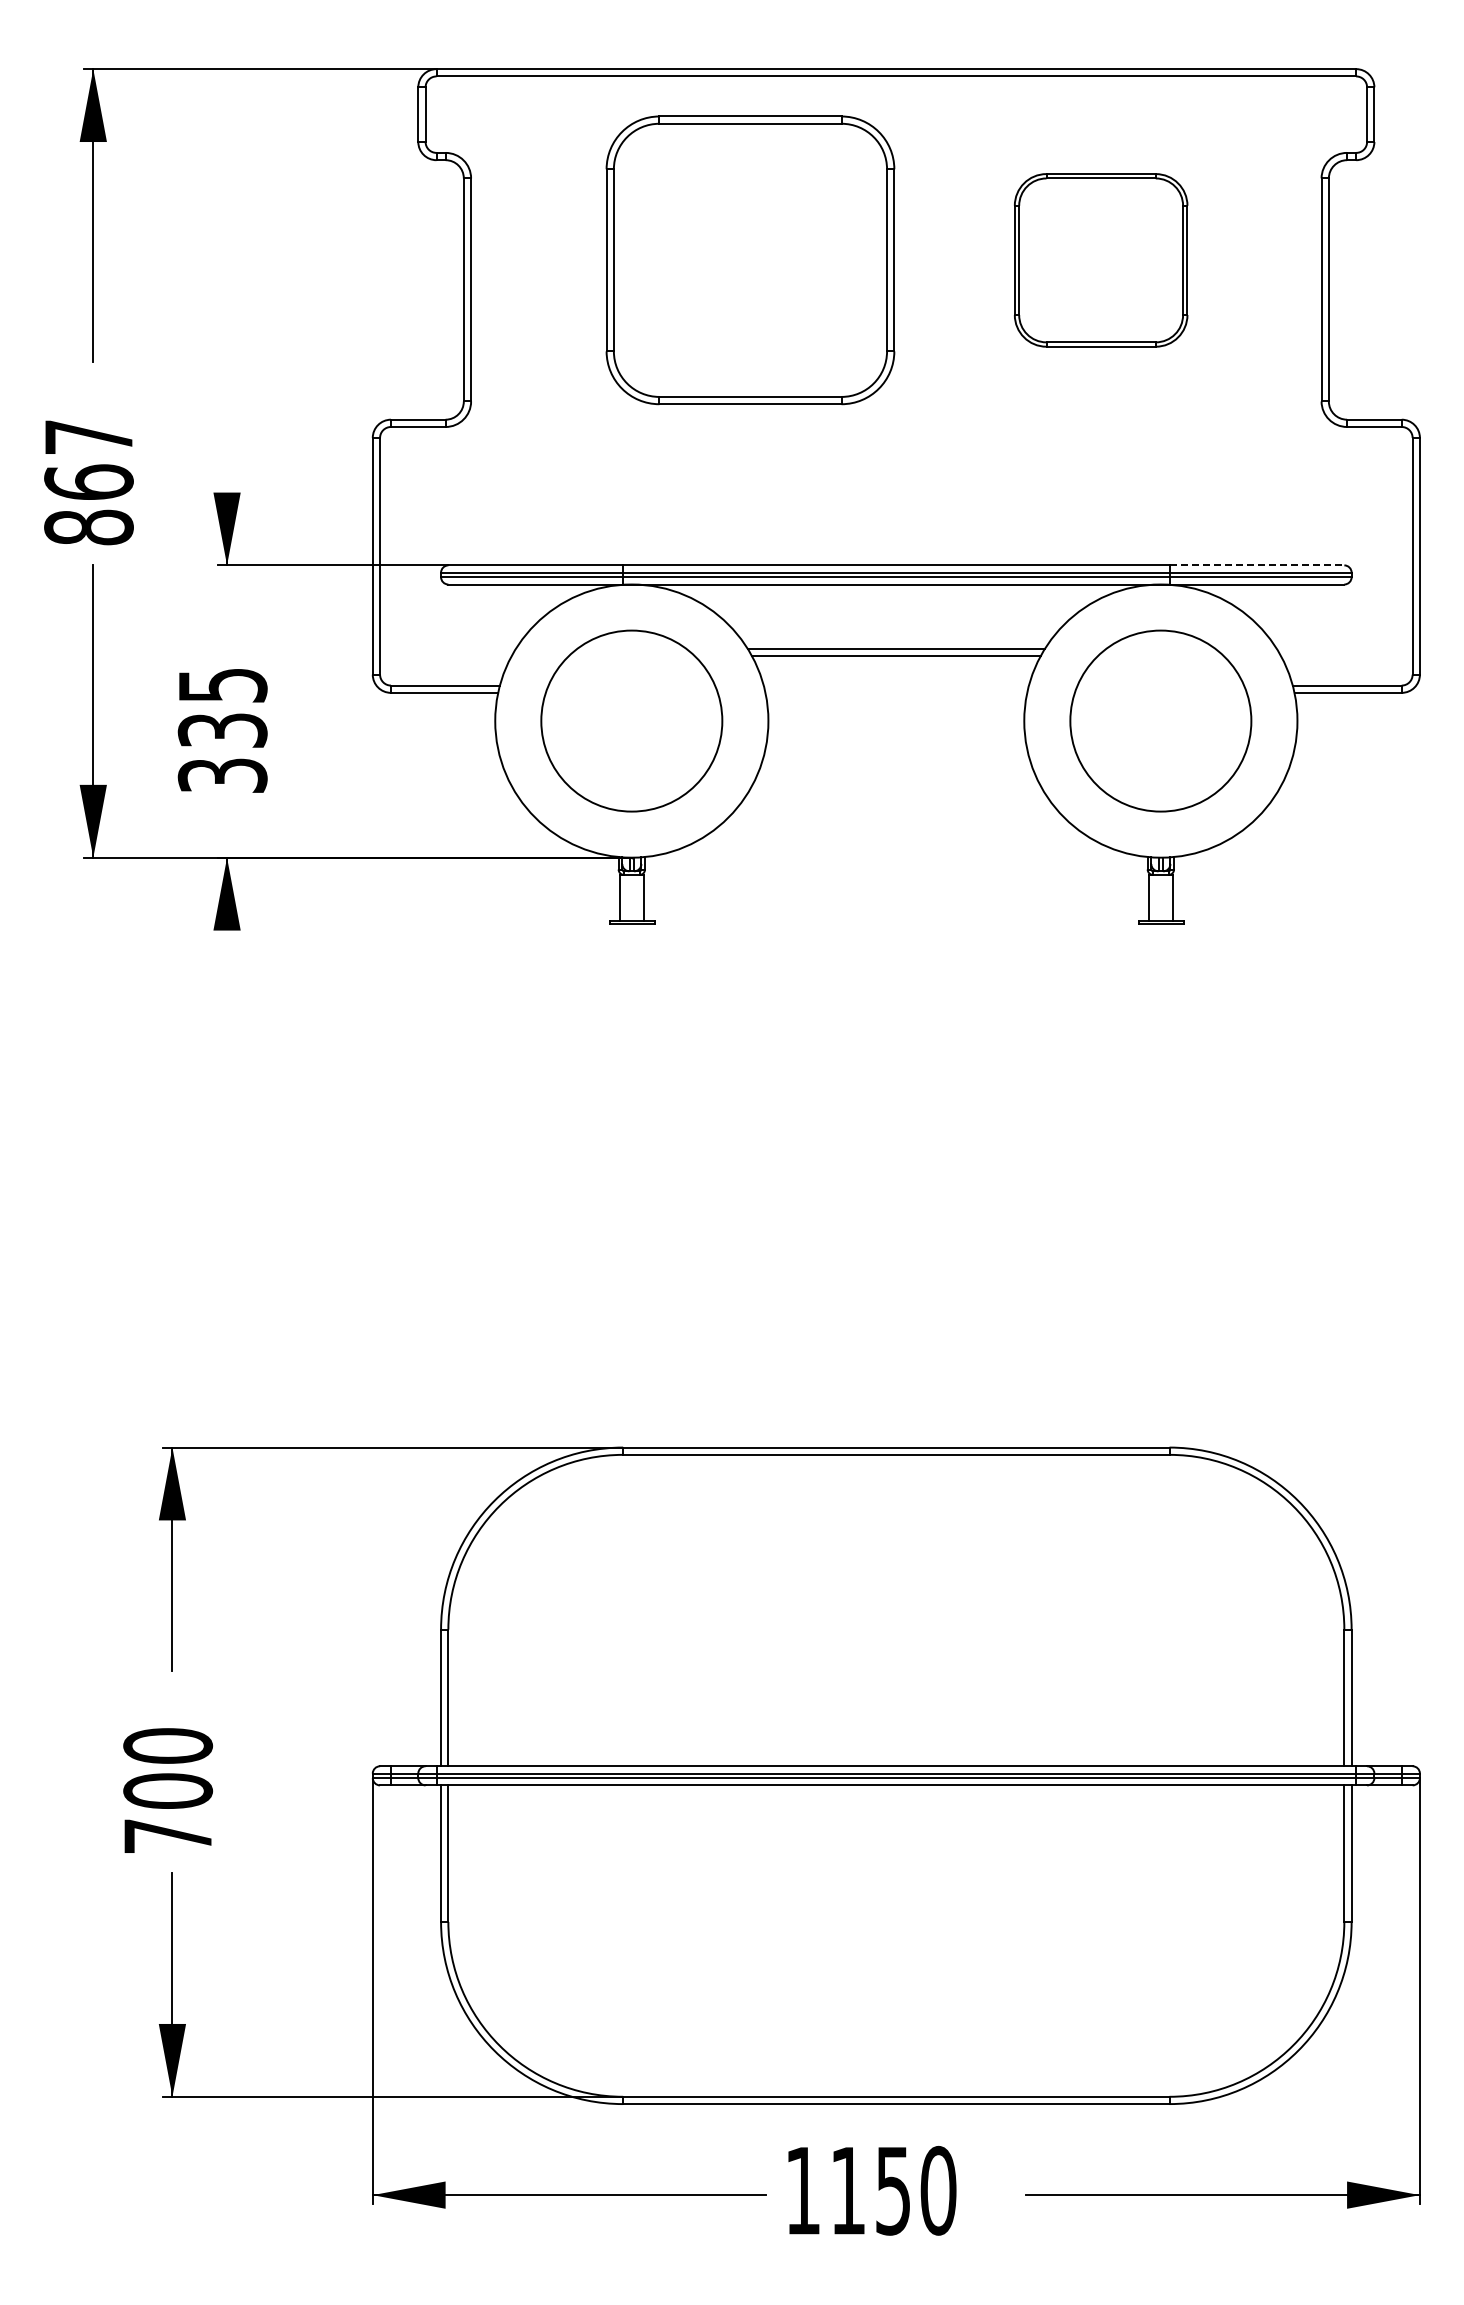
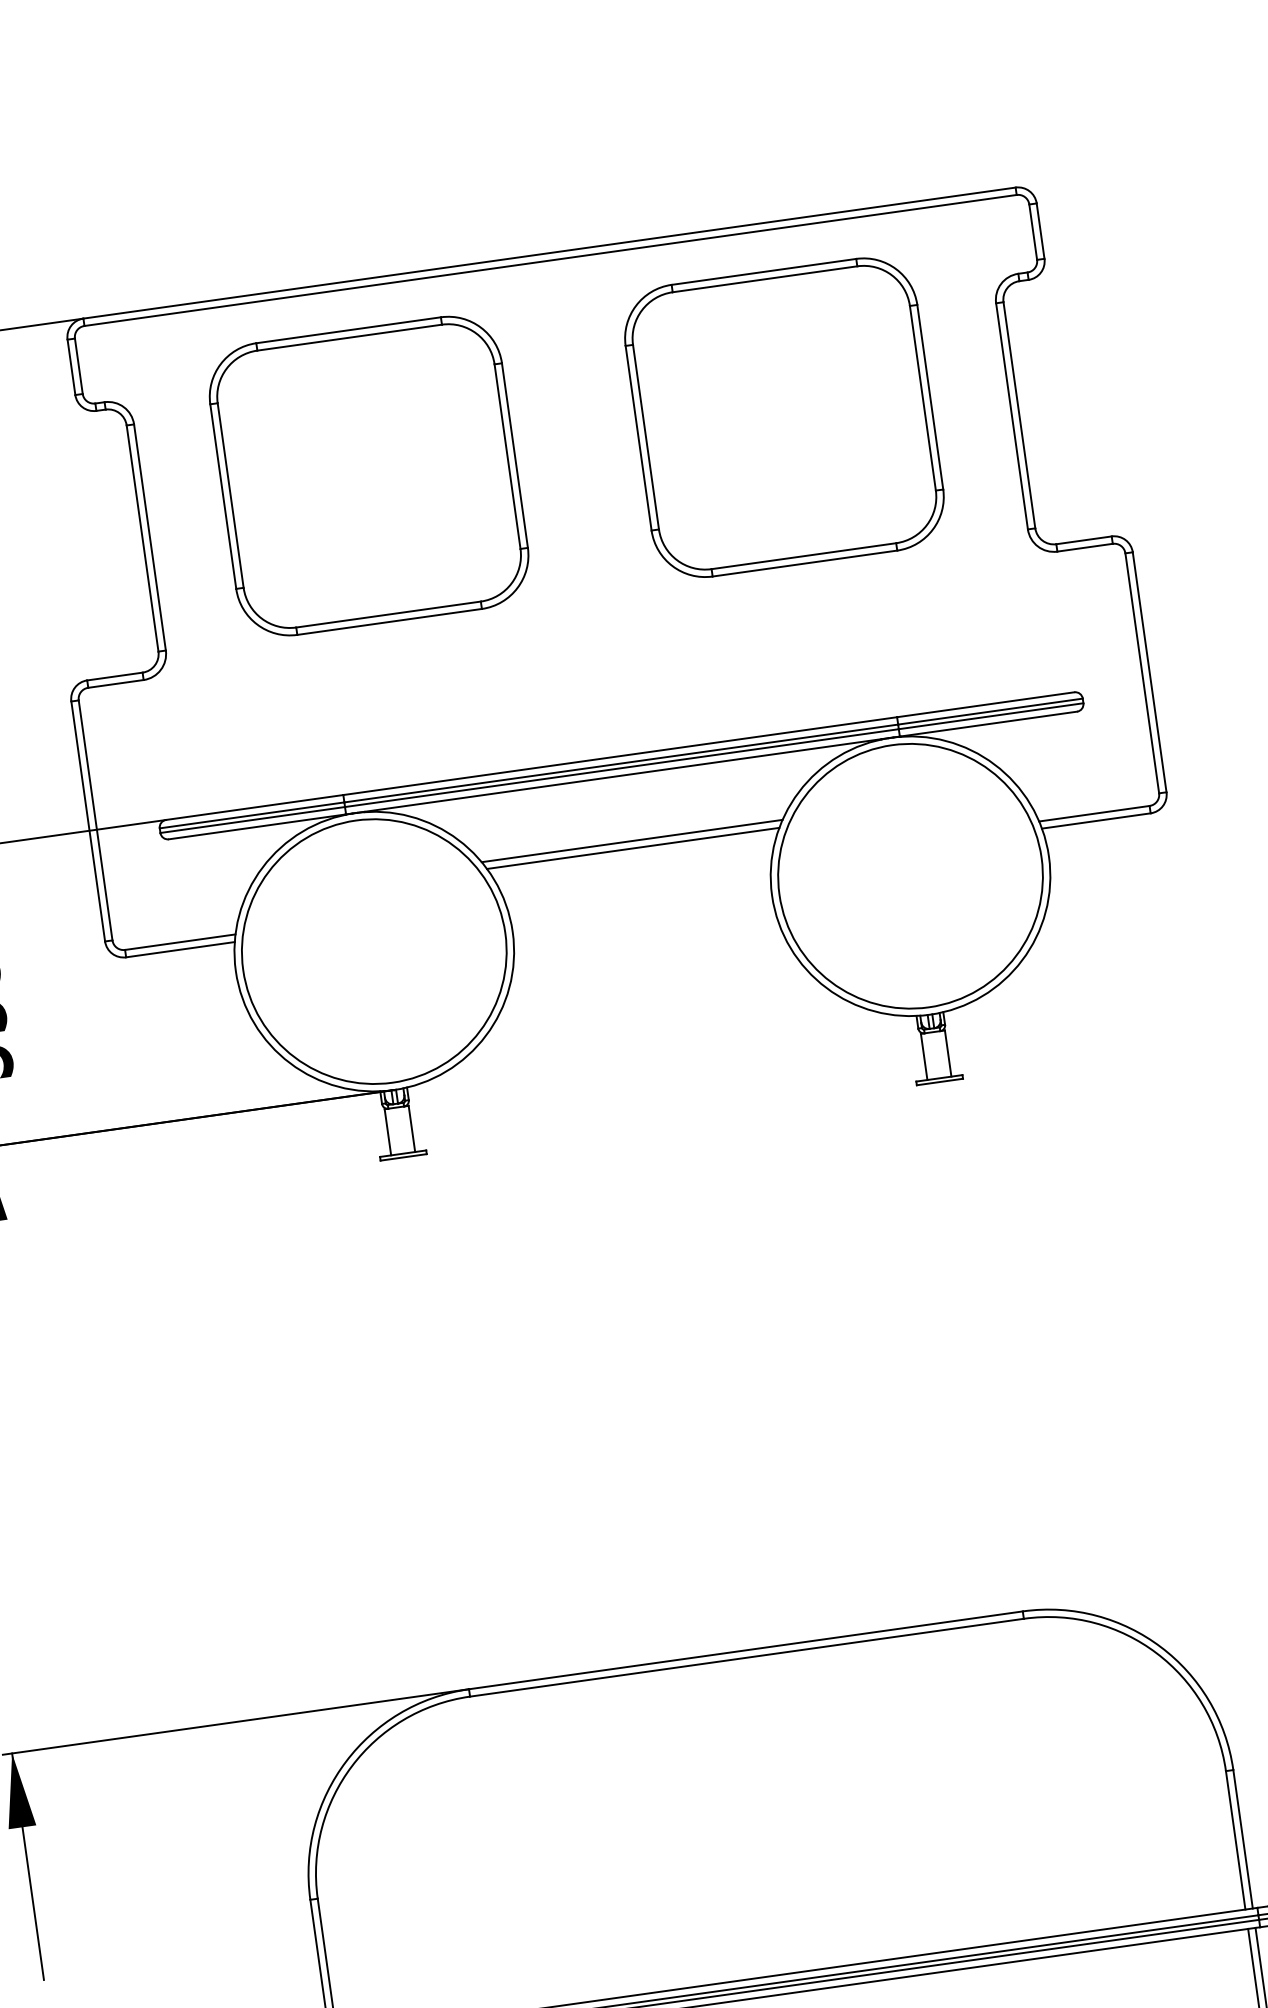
part: (750, 260) -> (369, 476), moved
part: (1100, 260) -> (783, 417), size x1.67
line: (1257, 565) -> (986, 704), dashed -> solid
circle: (631, 720) -> (373, 951), size x1.43
circle: (1160, 720) -> (910, 875), size x1.43

